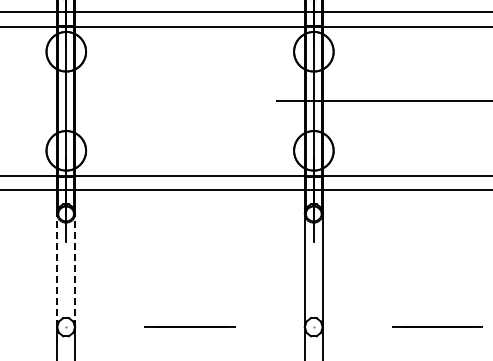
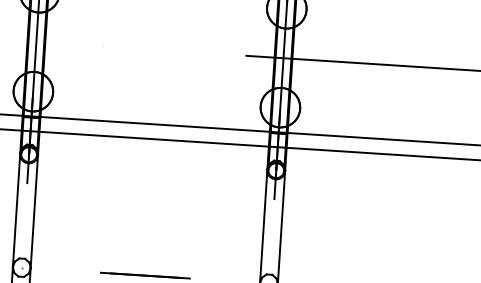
line: (57, 269) -> (16, 209), dashed -> solid
line: (75, 269) -> (34, 210), dashed -> solid

